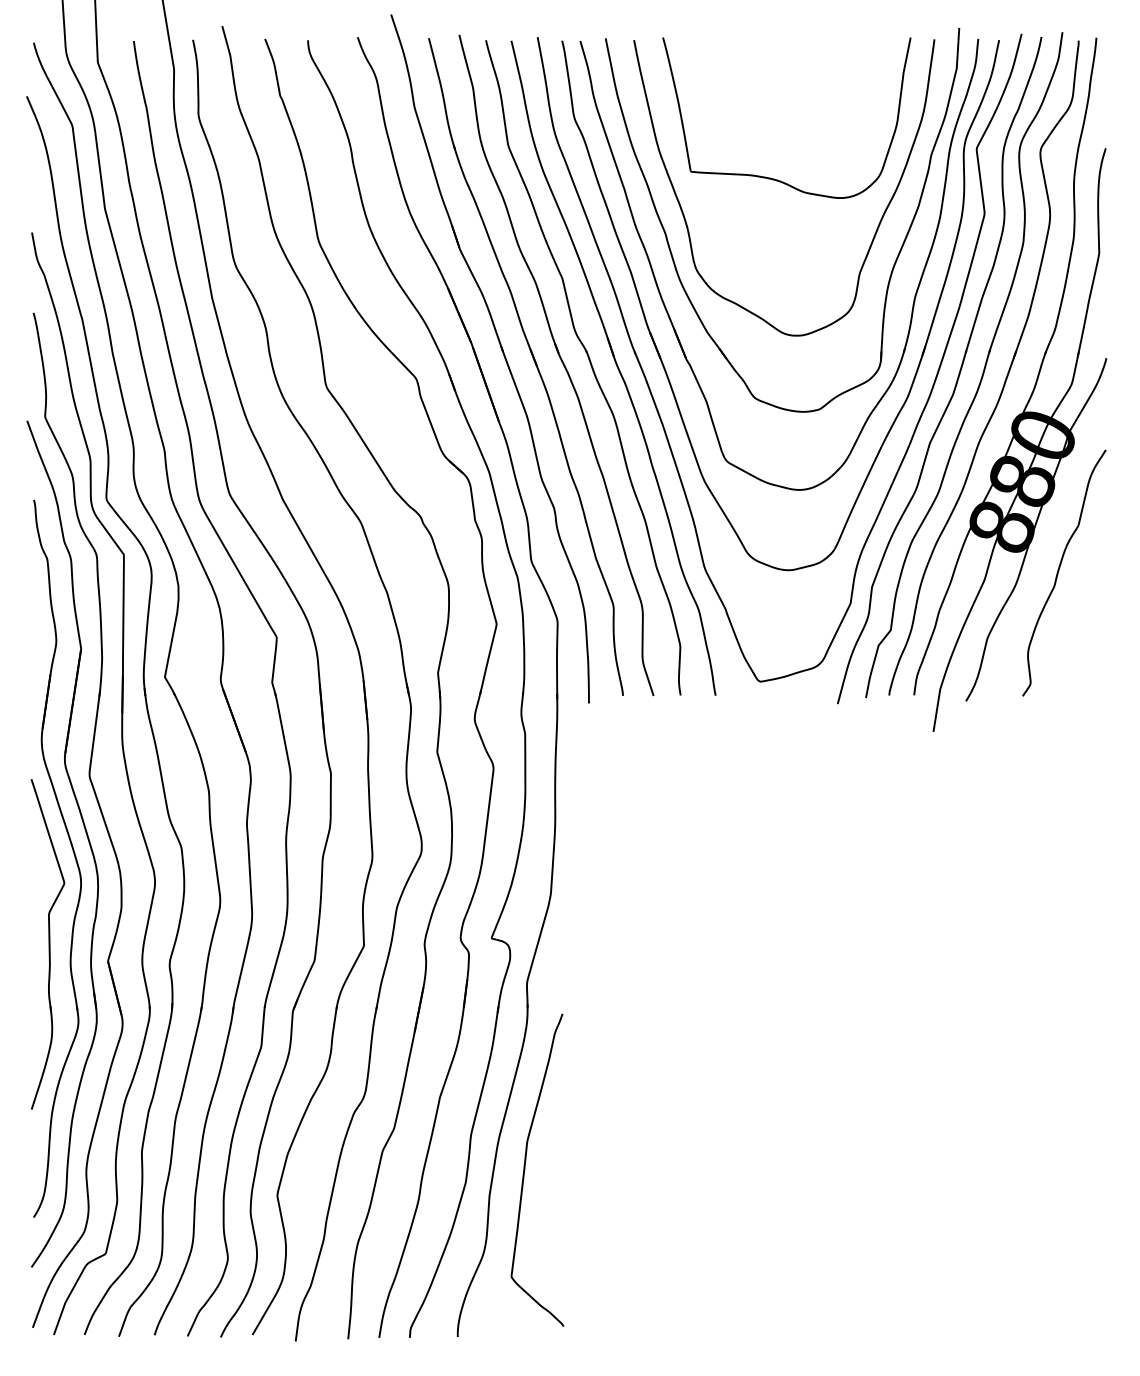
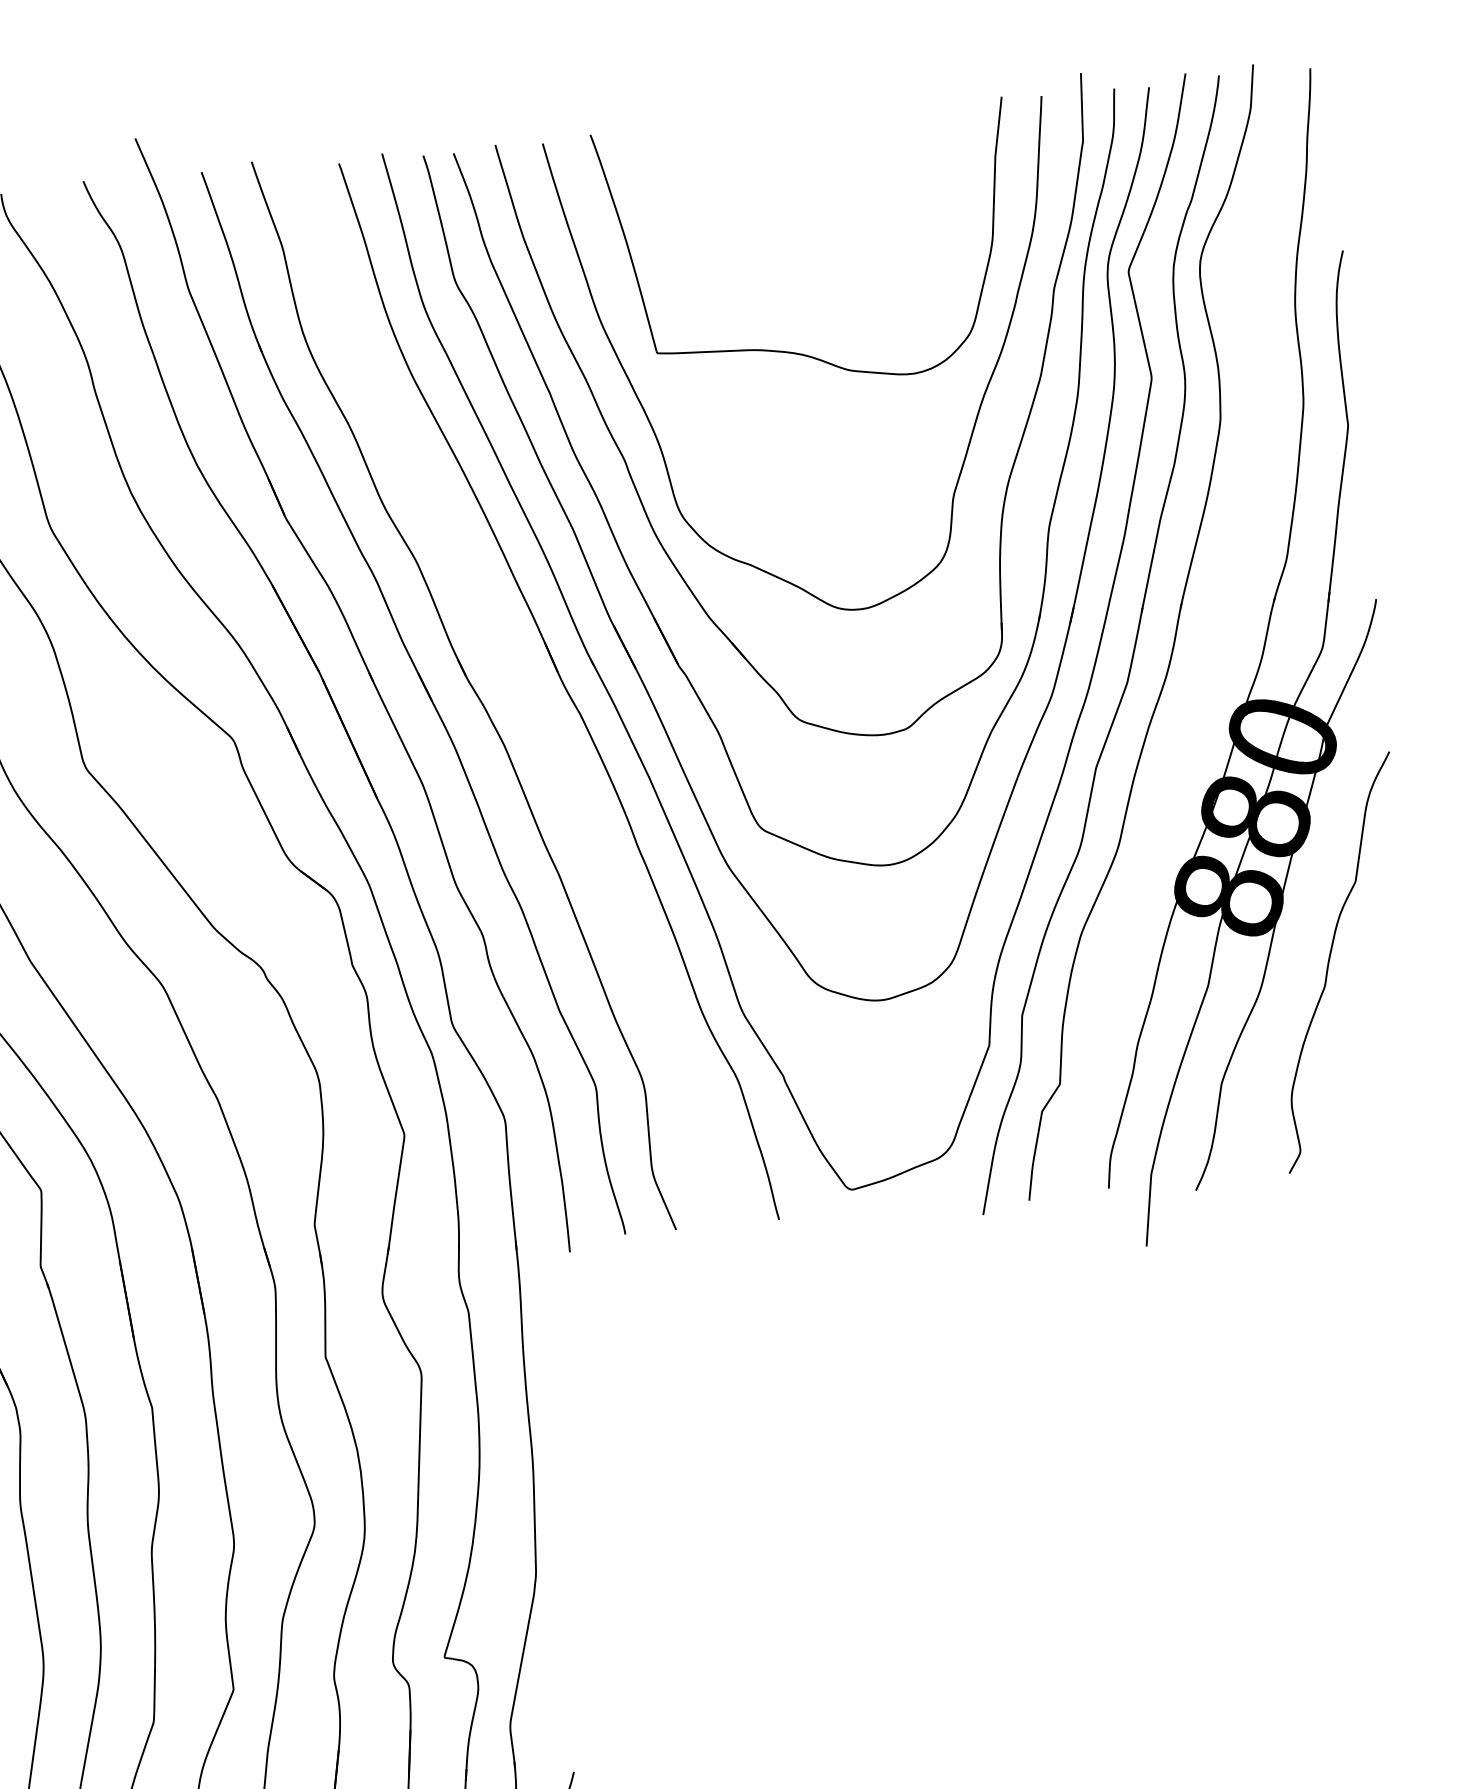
part: (589, 363) -> (518, 687), removed
part: (1005, 377) -> (1211, 646), removed

